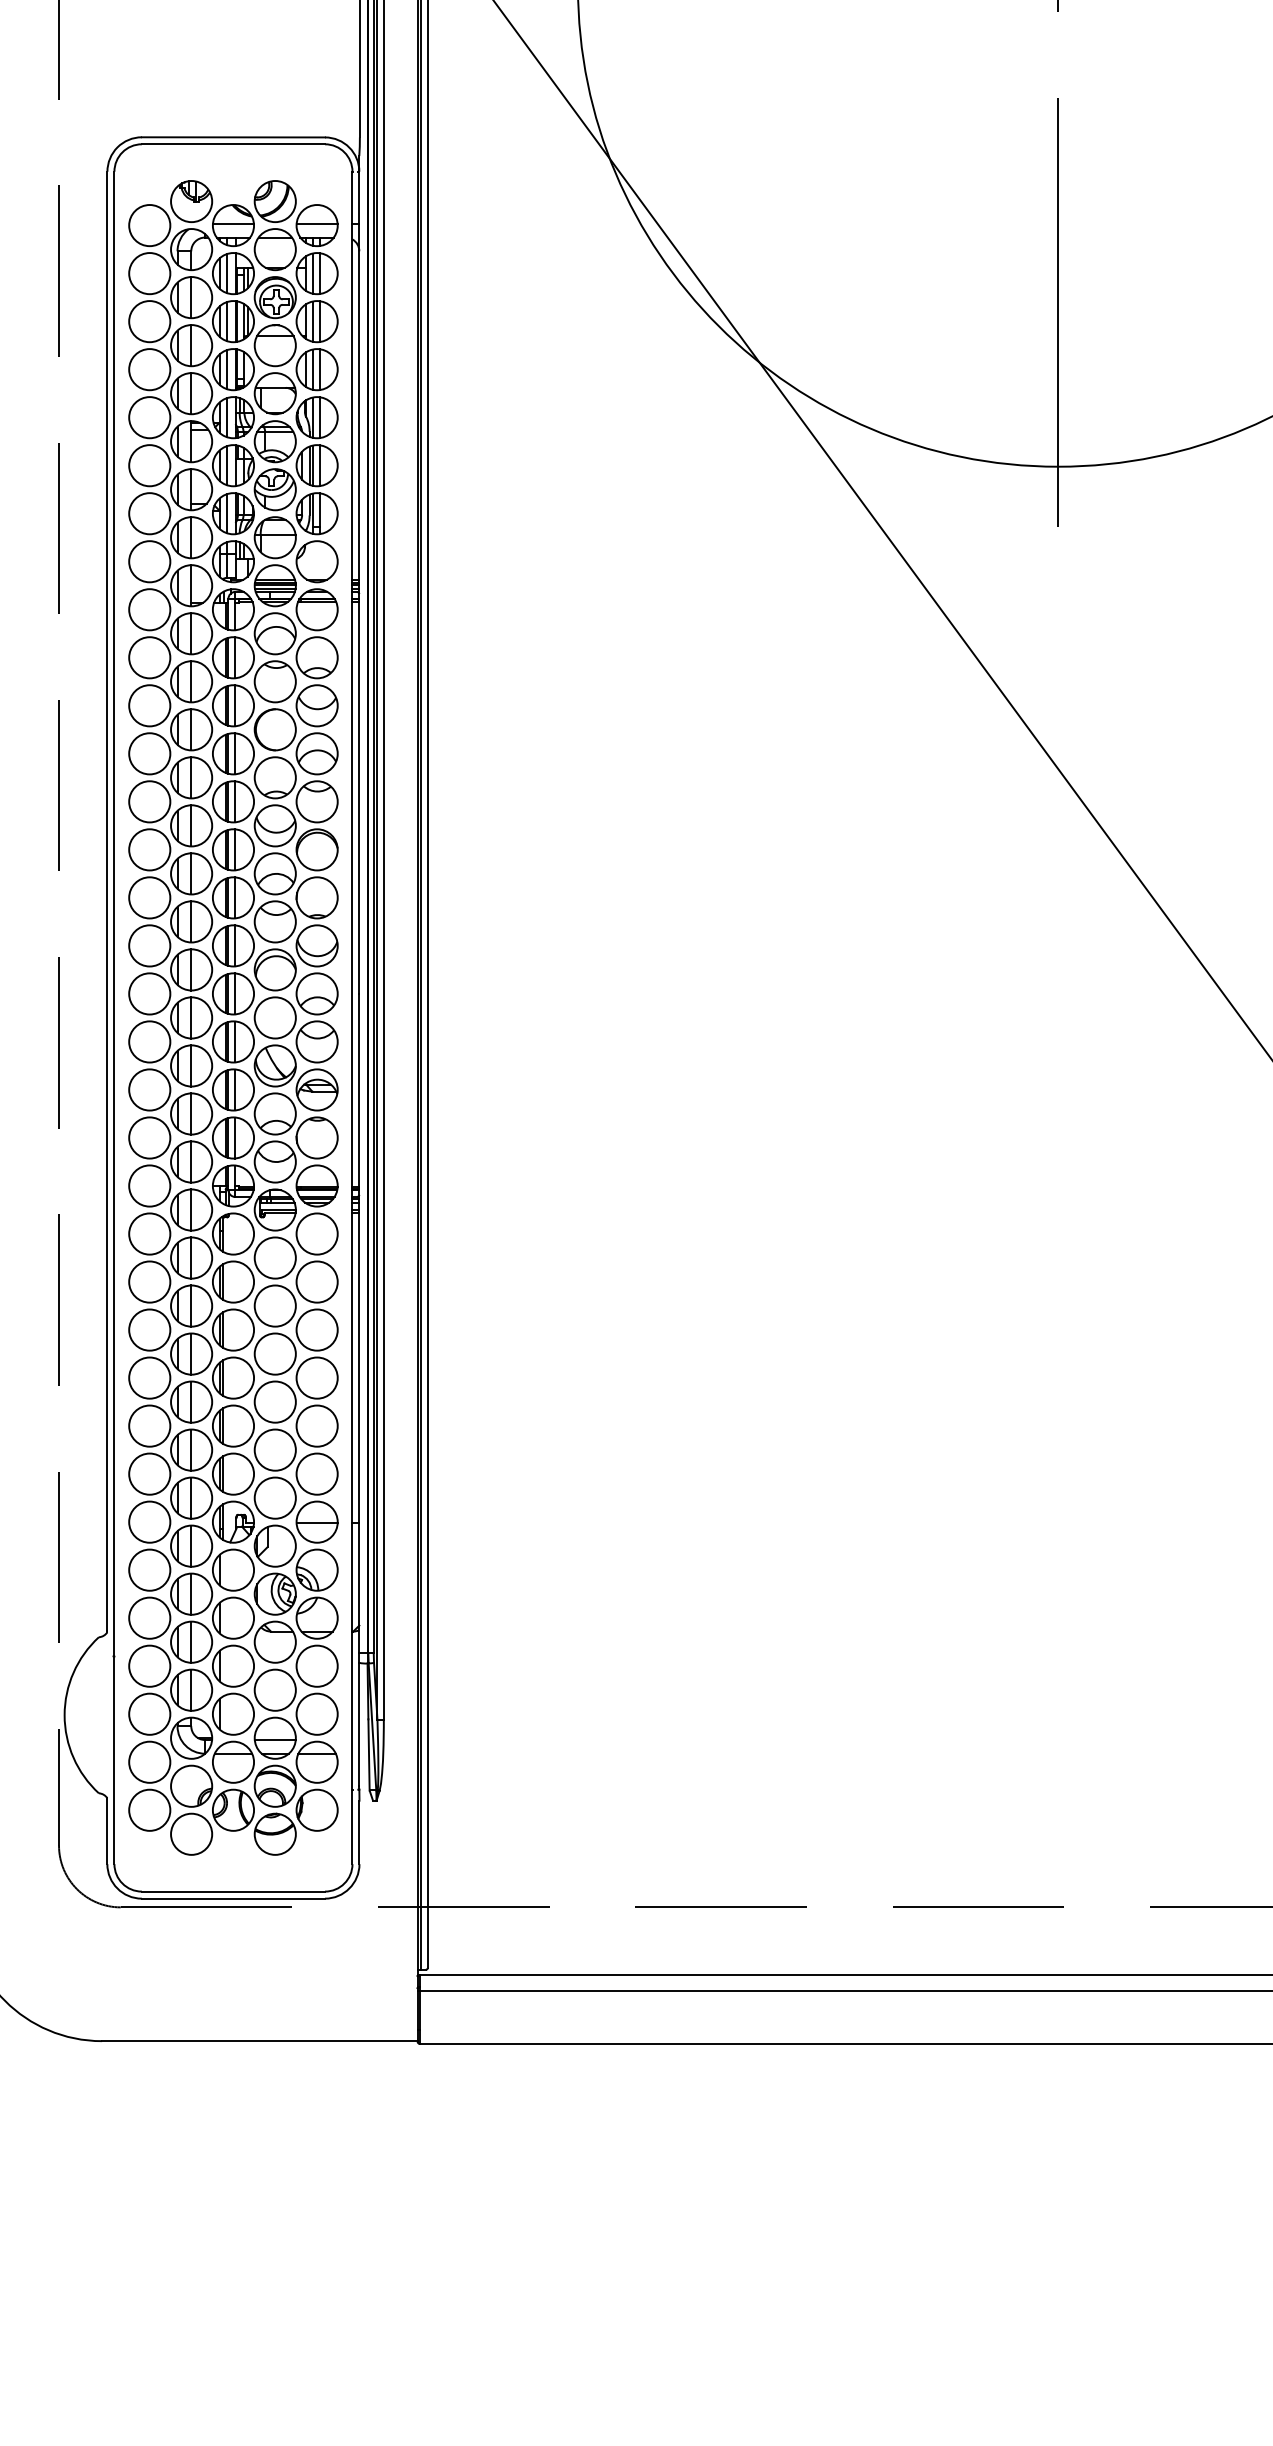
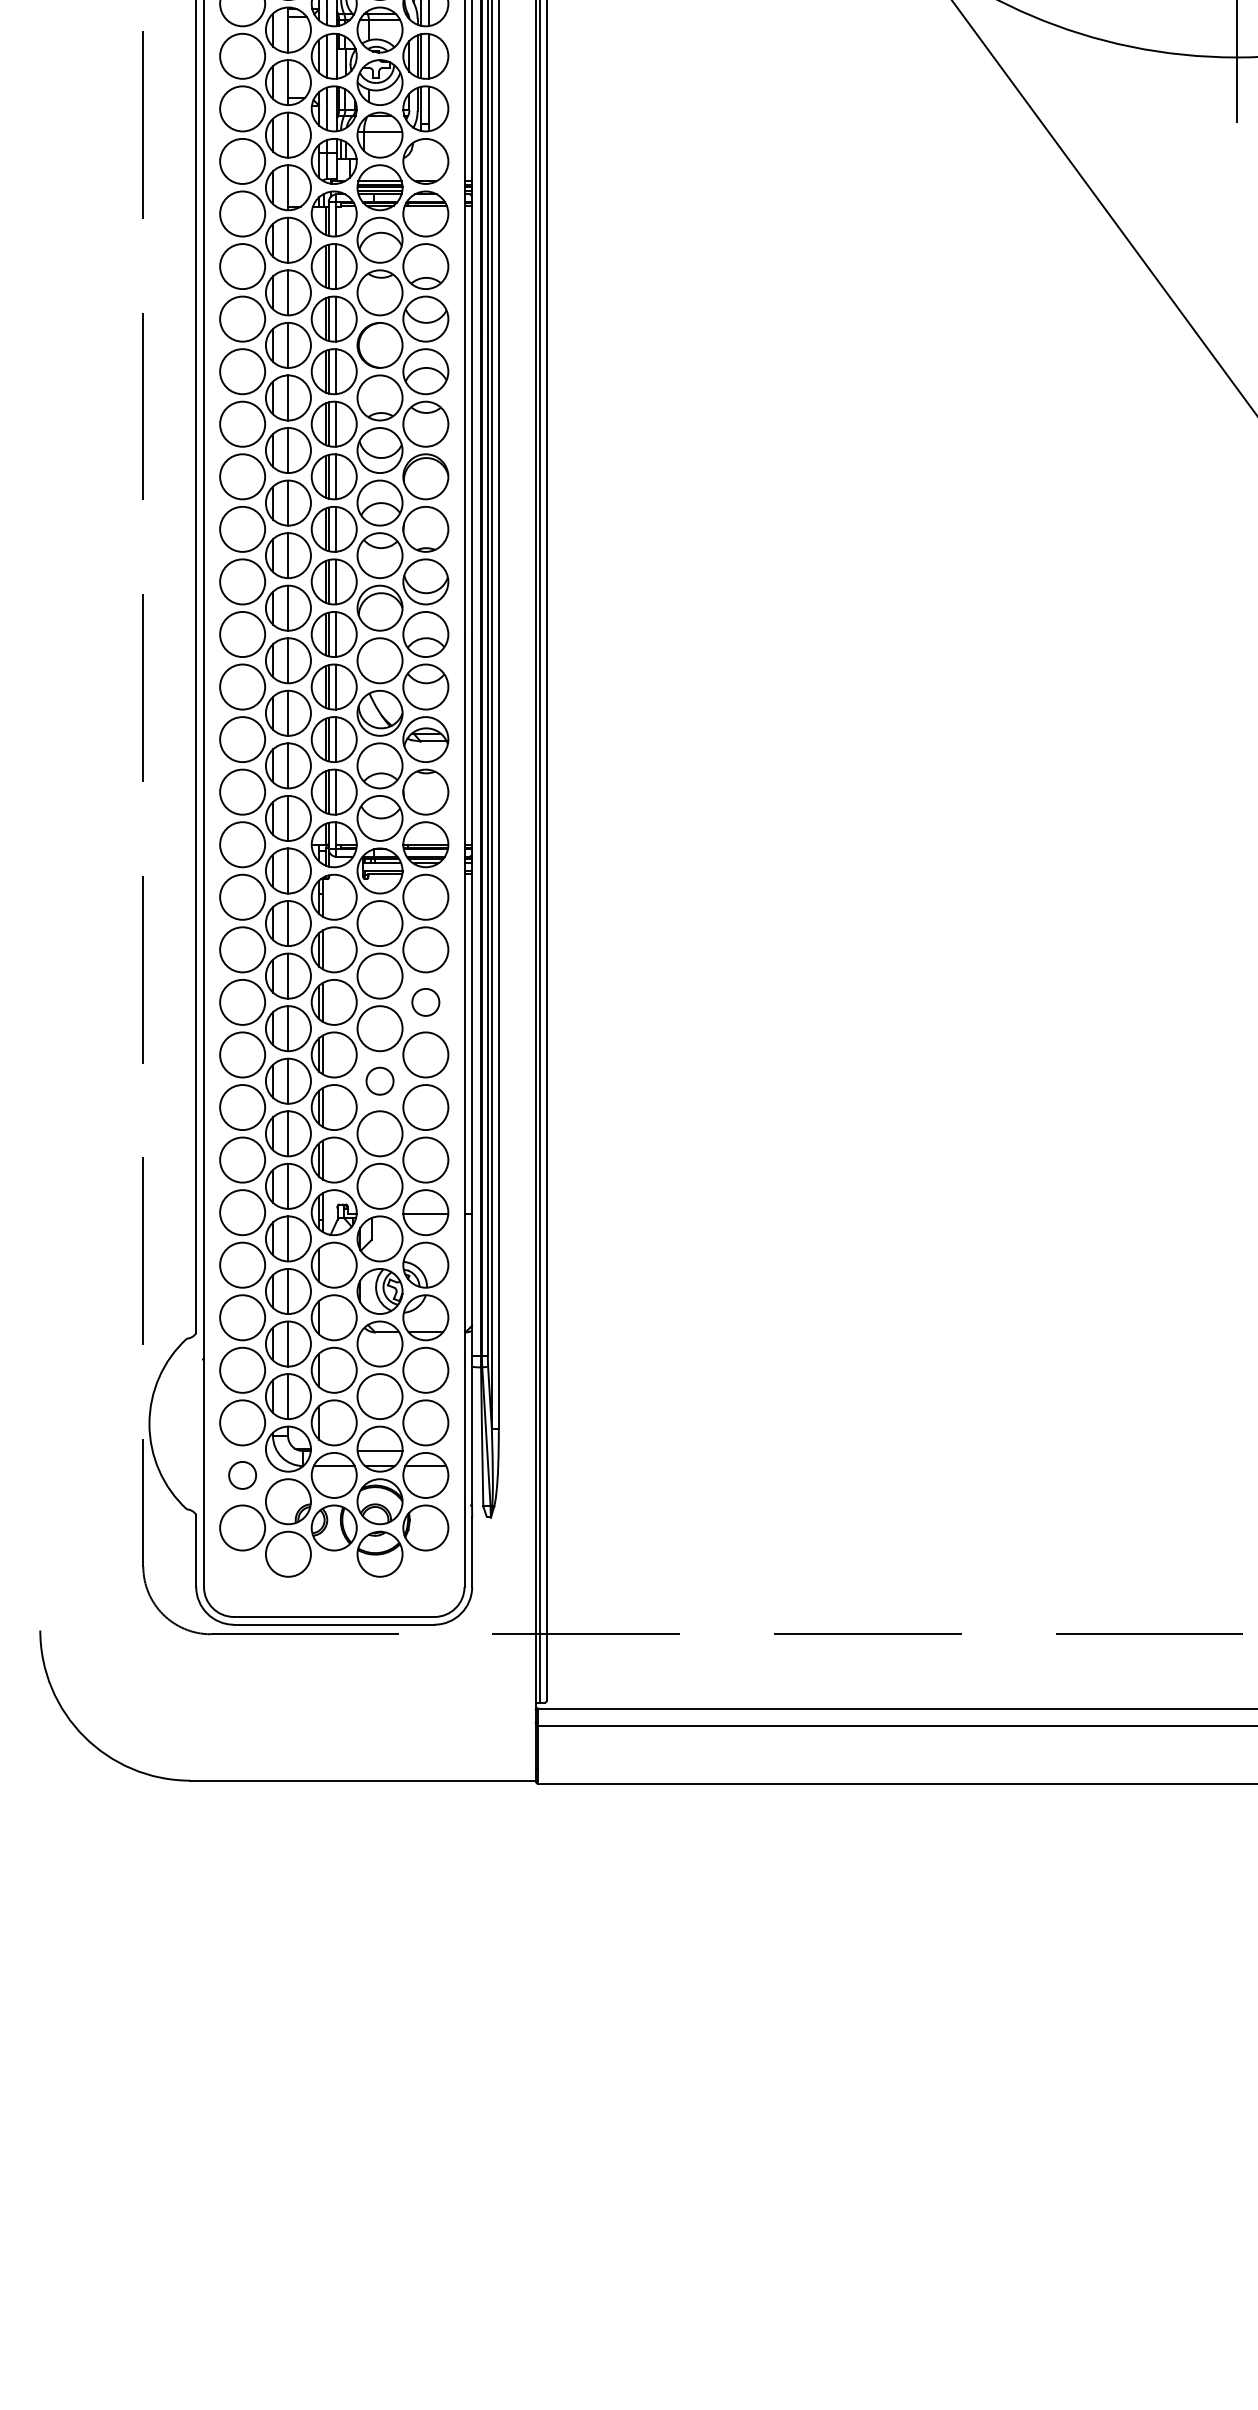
circle: (316, 1329) -> (425, 1001), size x0.6
circle: (274, 1401) -> (379, 1080), size x0.6
circle: (149, 1761) -> (242, 1474), size x0.6

